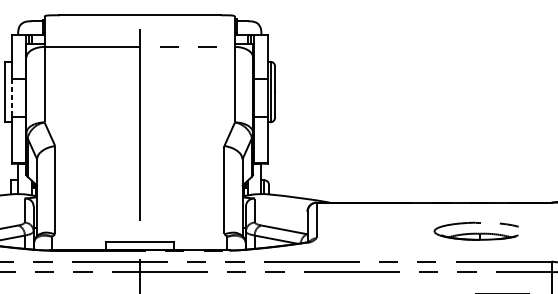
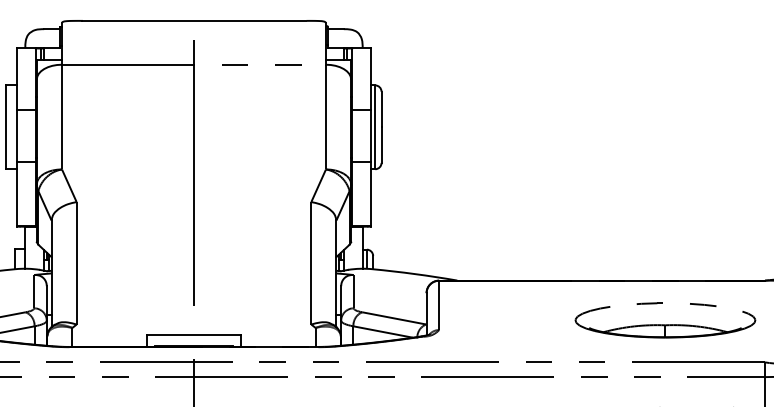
line: (11, 98) -> (16, 136), dashed -> solid
part: (479, 231) -> (665, 320), size x1.43

